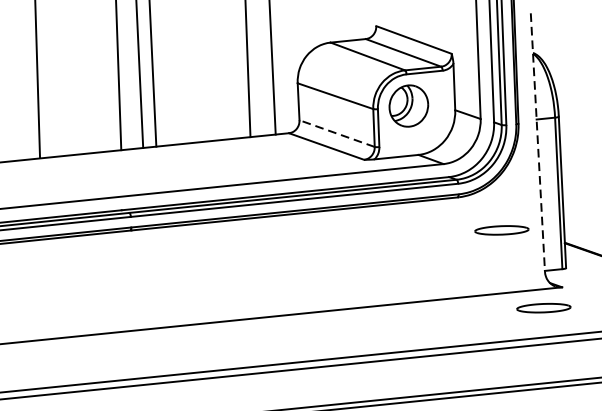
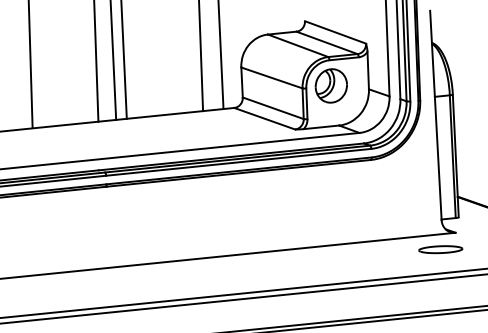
line: (336, 133) -> (272, 108), dashed -> solid
line: (537, 142) -> (435, 115), dashed -> solid
part: (501, 230) -> (406, 186), removed

